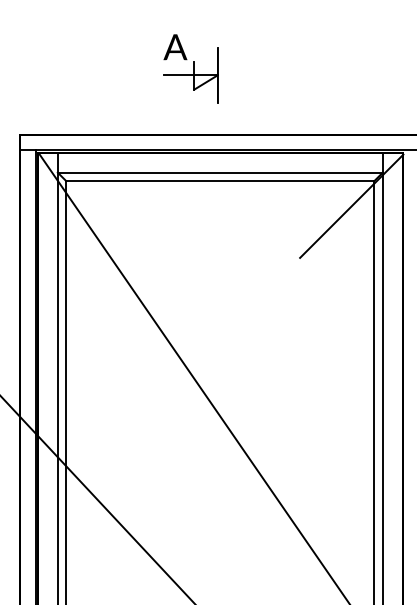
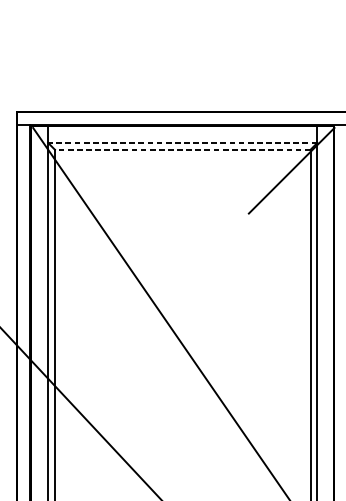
part: (190, 68) -> (158, 56), removed
line: (219, 172) -> (182, 142), solid -> dashed
line: (219, 180) -> (182, 149), solid -> dashed

